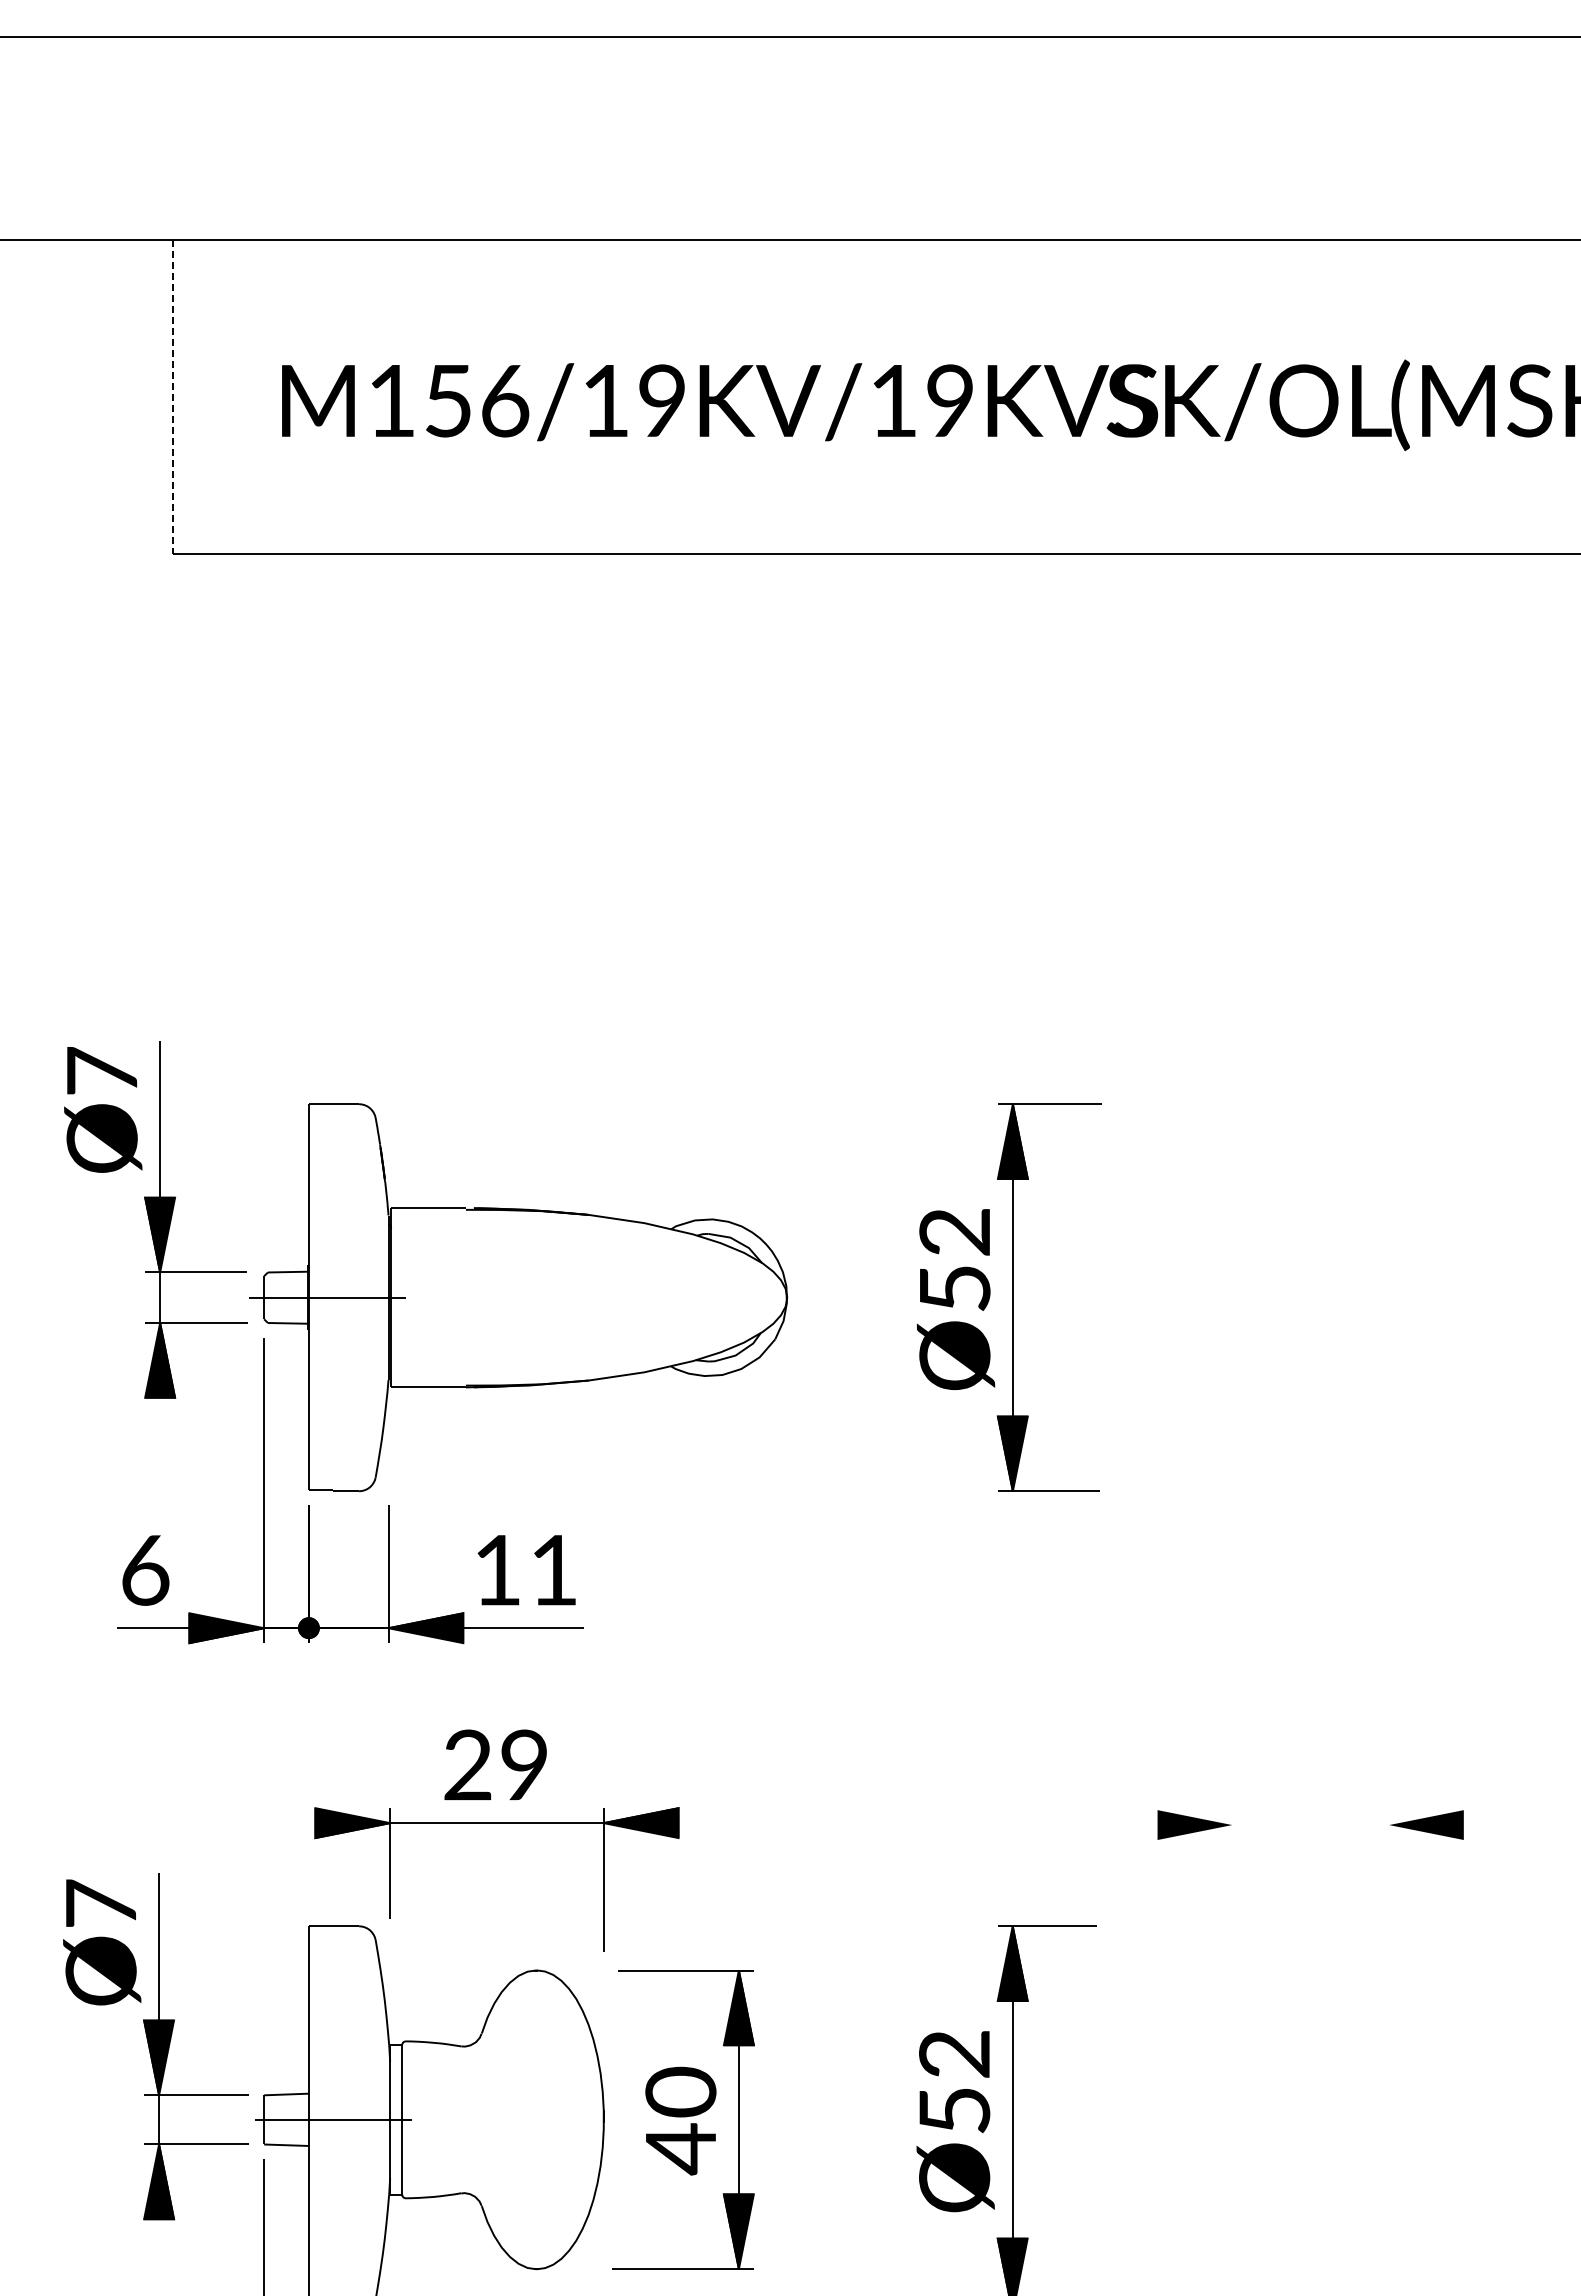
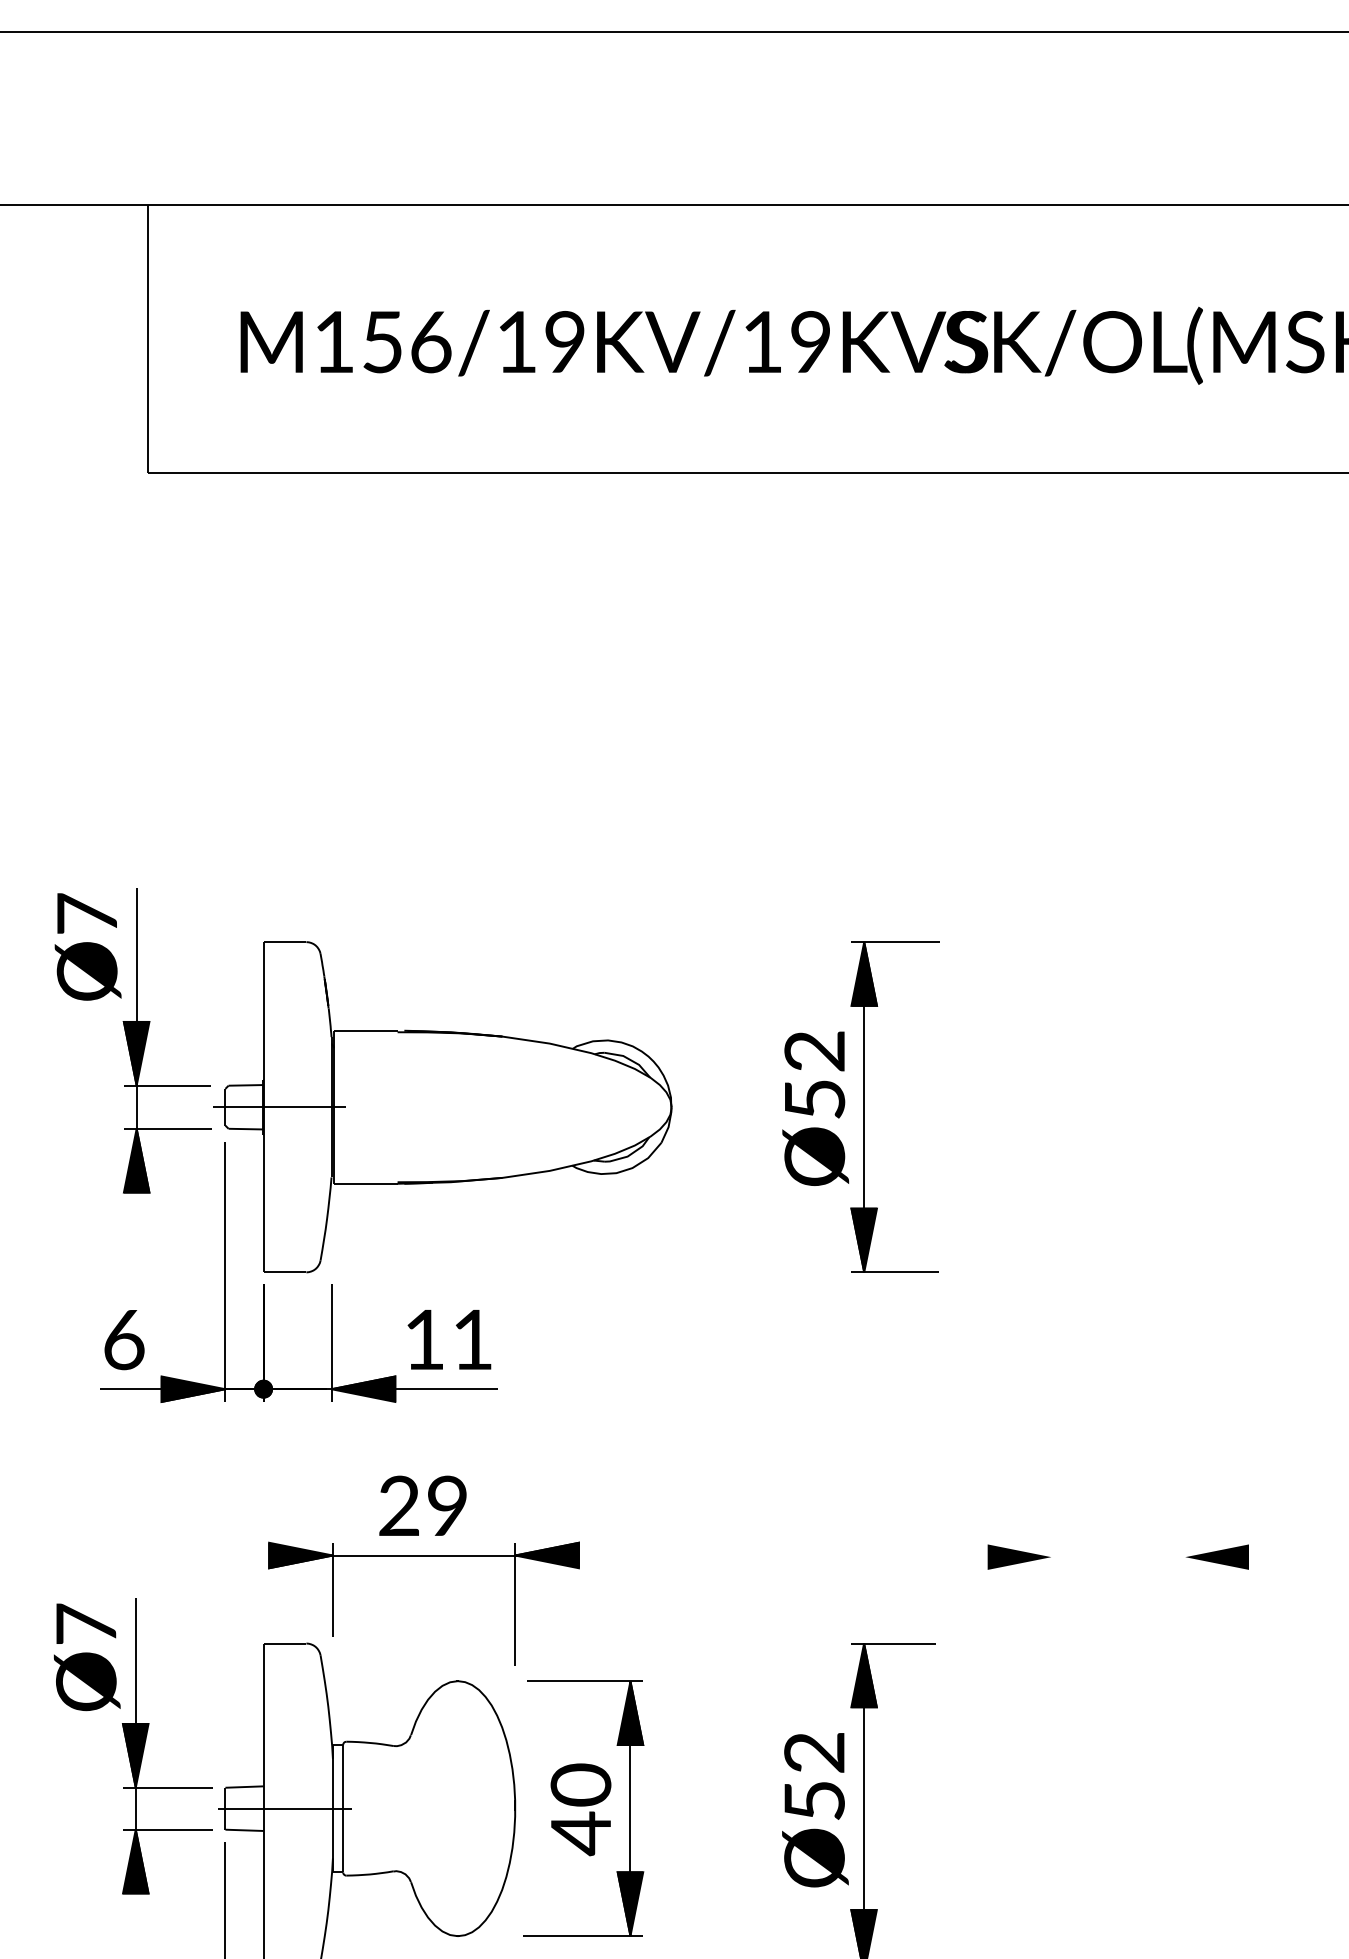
line: (173, 397) -> (148, 339), dashed -> solid

